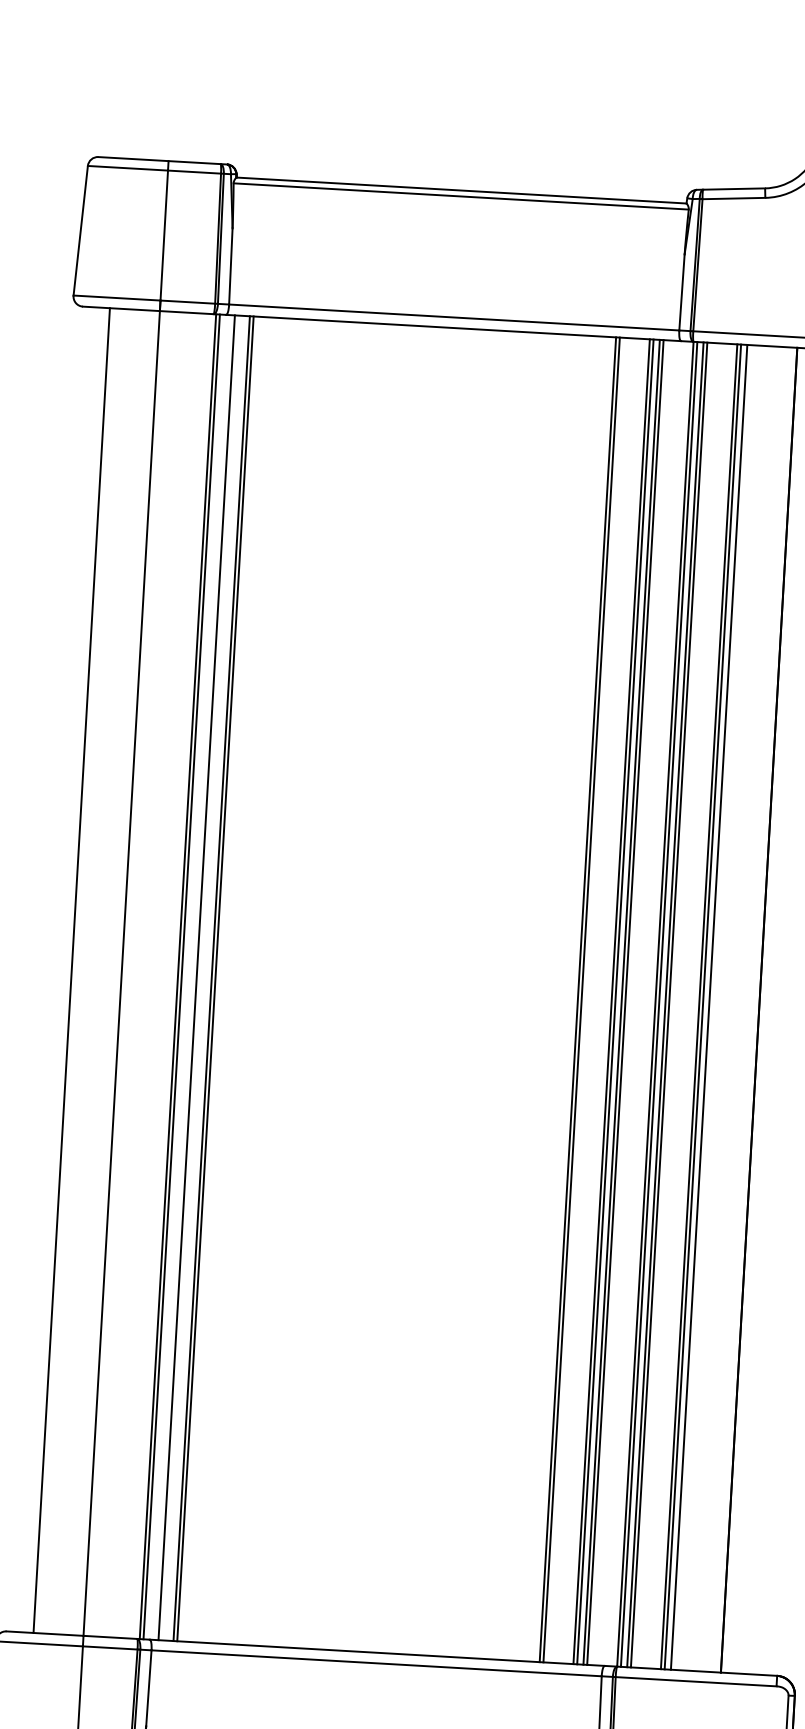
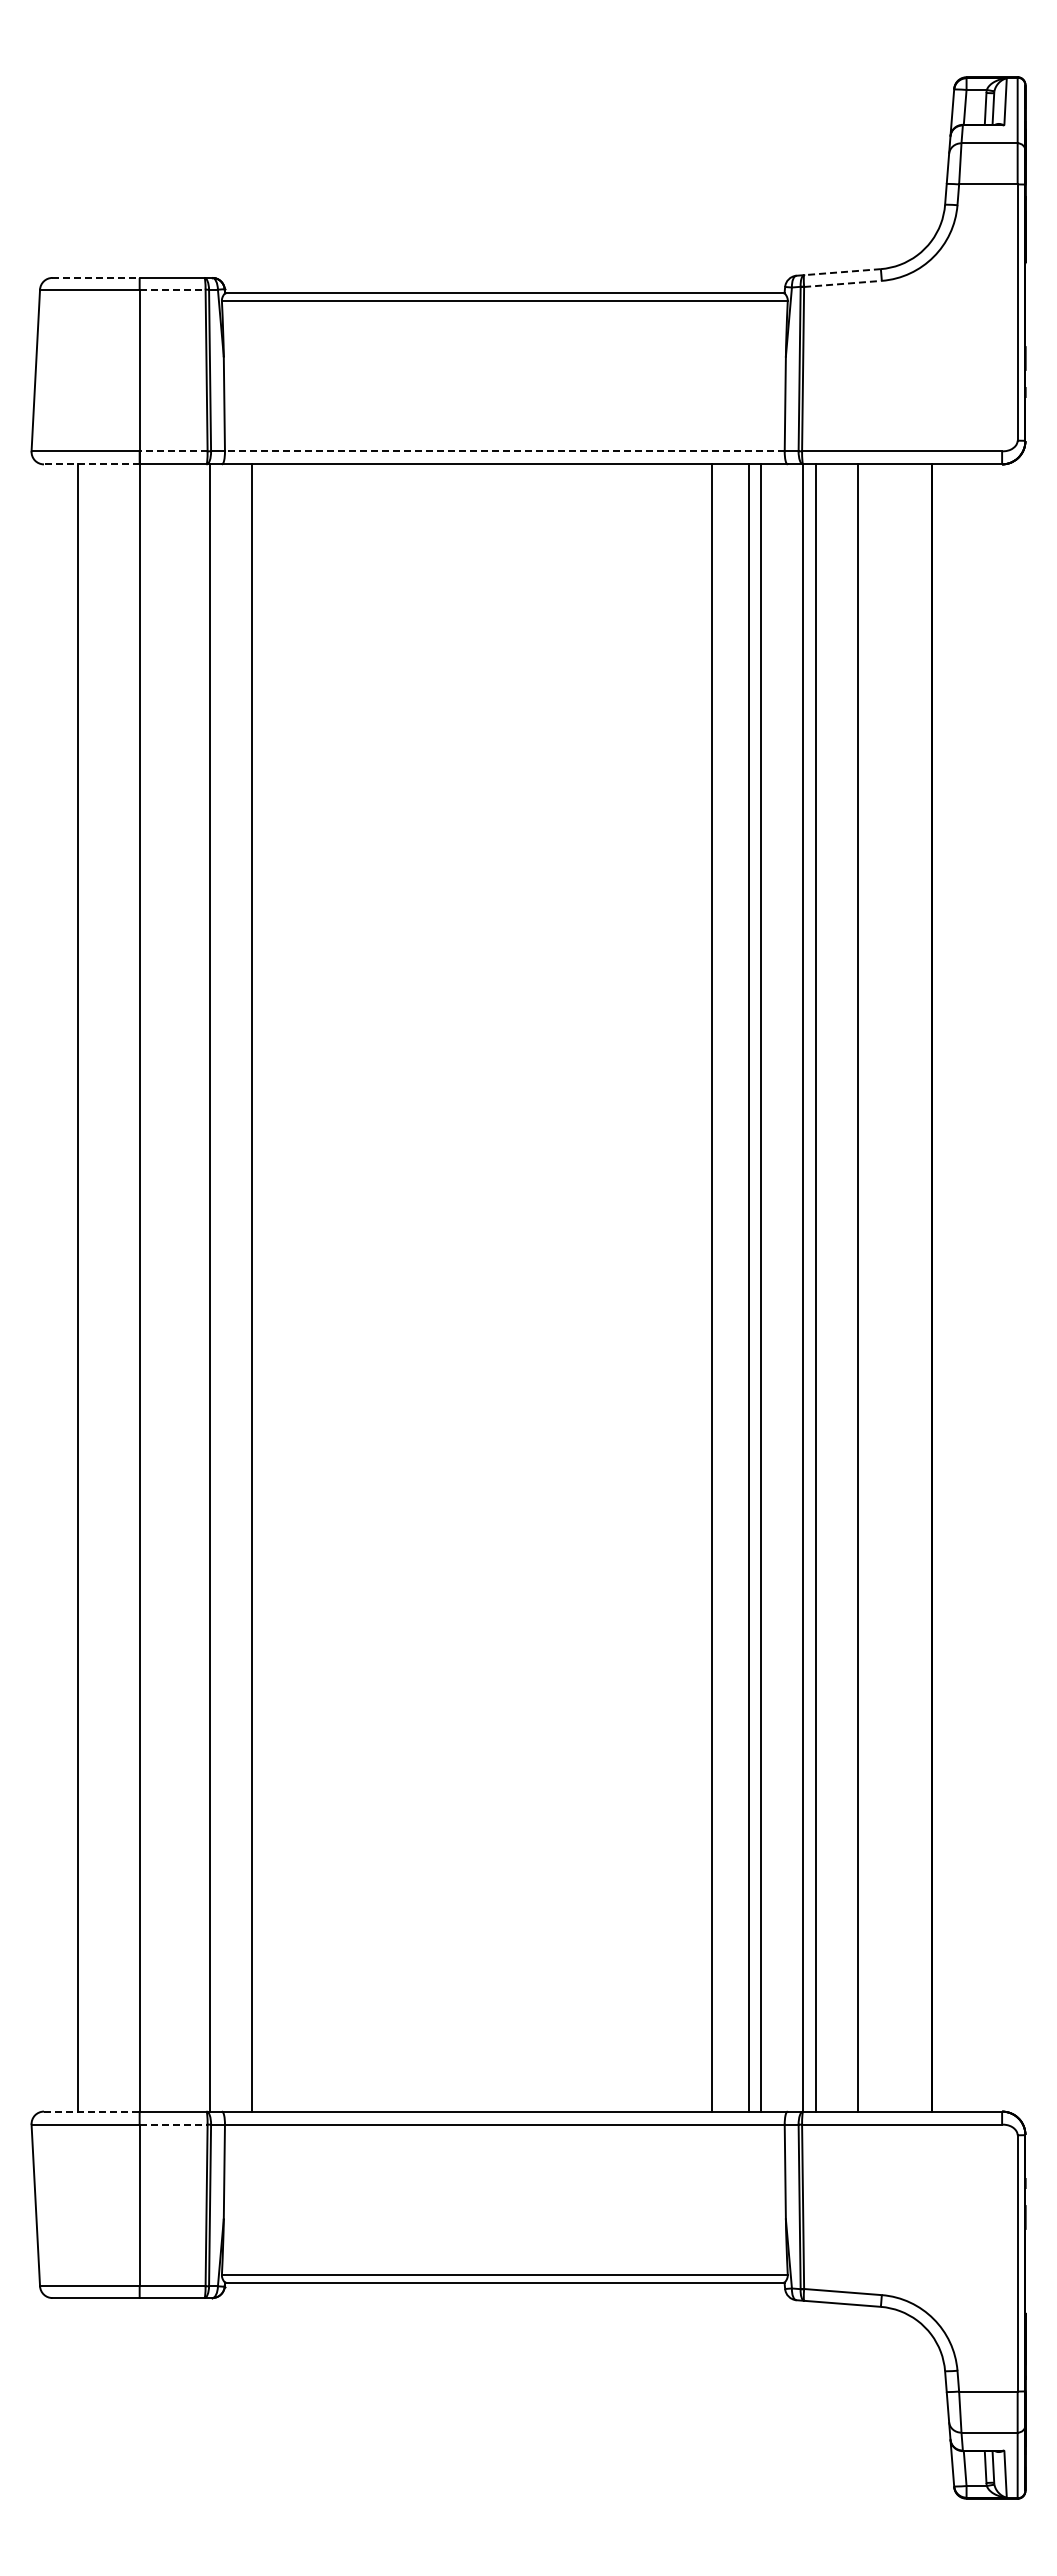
line: (133, 158) -> (96, 277), solid -> dashed
line: (194, 171) -> (172, 289), solid -> dashed
line: (734, 189) -> (842, 272), solid -> dashed
line: (733, 198) -> (842, 283), solid -> dashed
line: (187, 302) -> (173, 451), solid -> dashed
line: (121, 308) -> (91, 464), solid -> dashed
line: (453, 317) -> (504, 451), solid -> dashed
line: (181, 976) -> (214, 1287), removed
line: (196, 977) -> (232, 1287), removed
line: (215, 978) -> (256, 1287), removed
line: (577, 999) -> (706, 1287), removed
line: (615, 1001) -> (753, 1287), removed
line: (625, 1002) -> (765, 1287), removed
line: (658, 1004) -> (807, 1287), removed
line: (669, 1004) -> (820, 1287), removed
line: (703, 1006) -> (862, 1287), removed
line: (709, 1006) -> (870, 1287), removed
line: (44, 1633) -> (91, 2111), solid -> dashed
line: (110, 1647) -> (173, 2124), solid -> dashed

